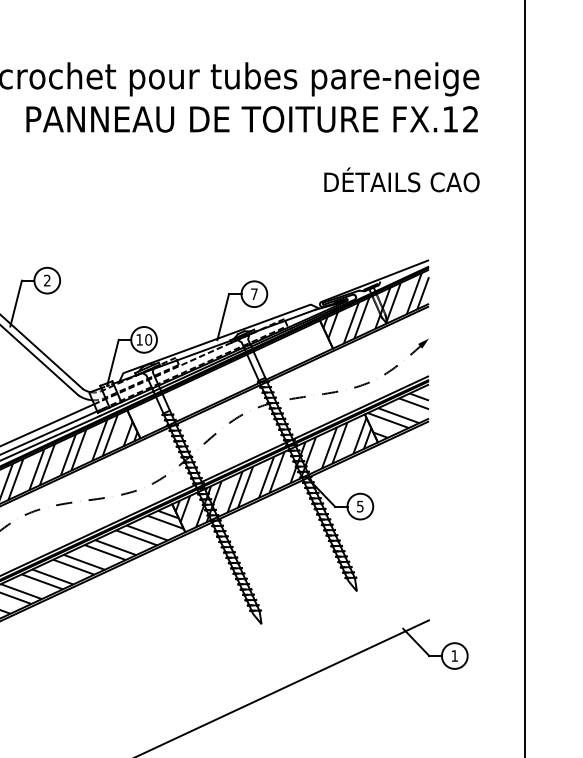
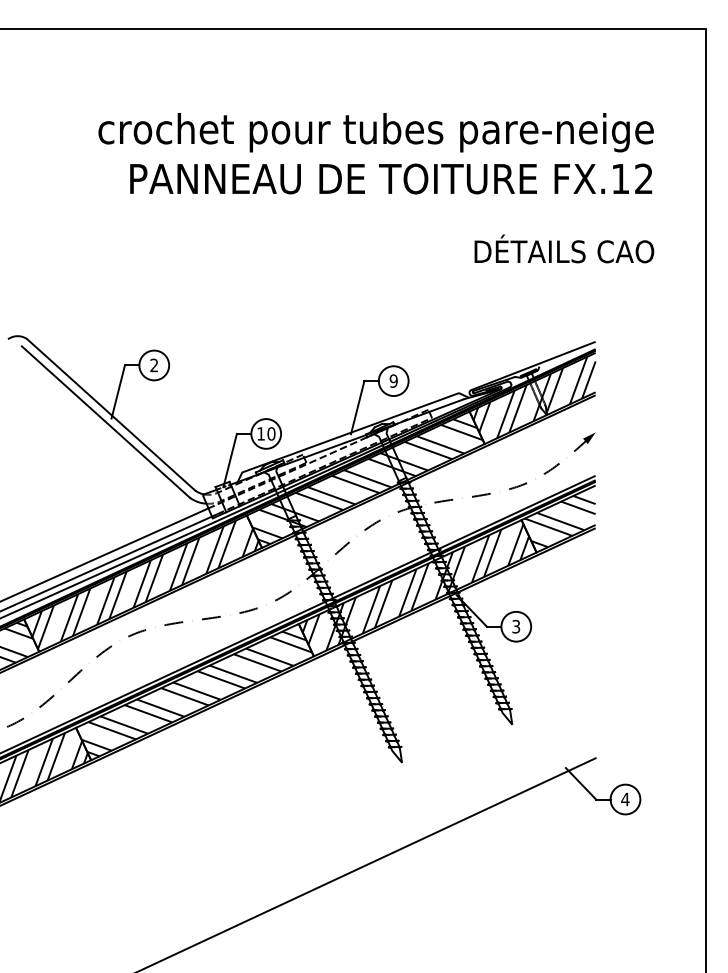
text: (254, 293) -> (393, 380), 7 -> 9
hatch: (231, 381) -> (367, 481), added
text: (360, 505) -> (516, 625), 5 -> 3
text: (454, 656) -> (625, 799), 1 -> 4

